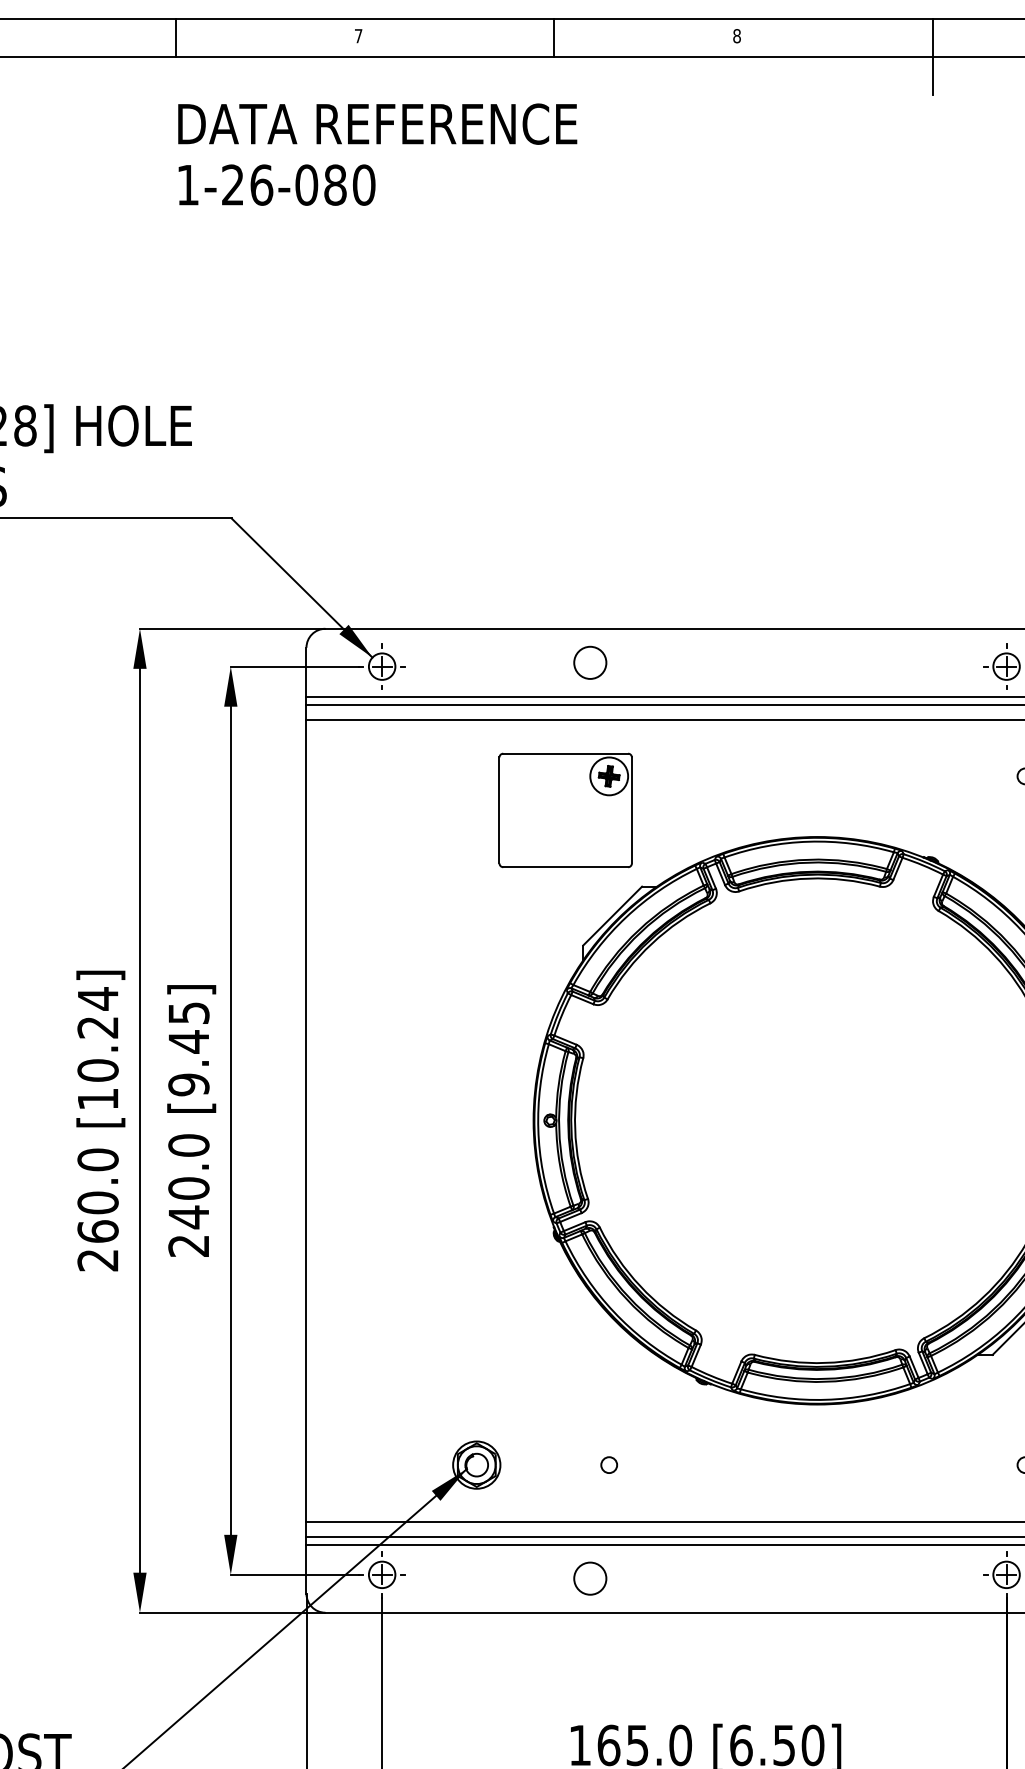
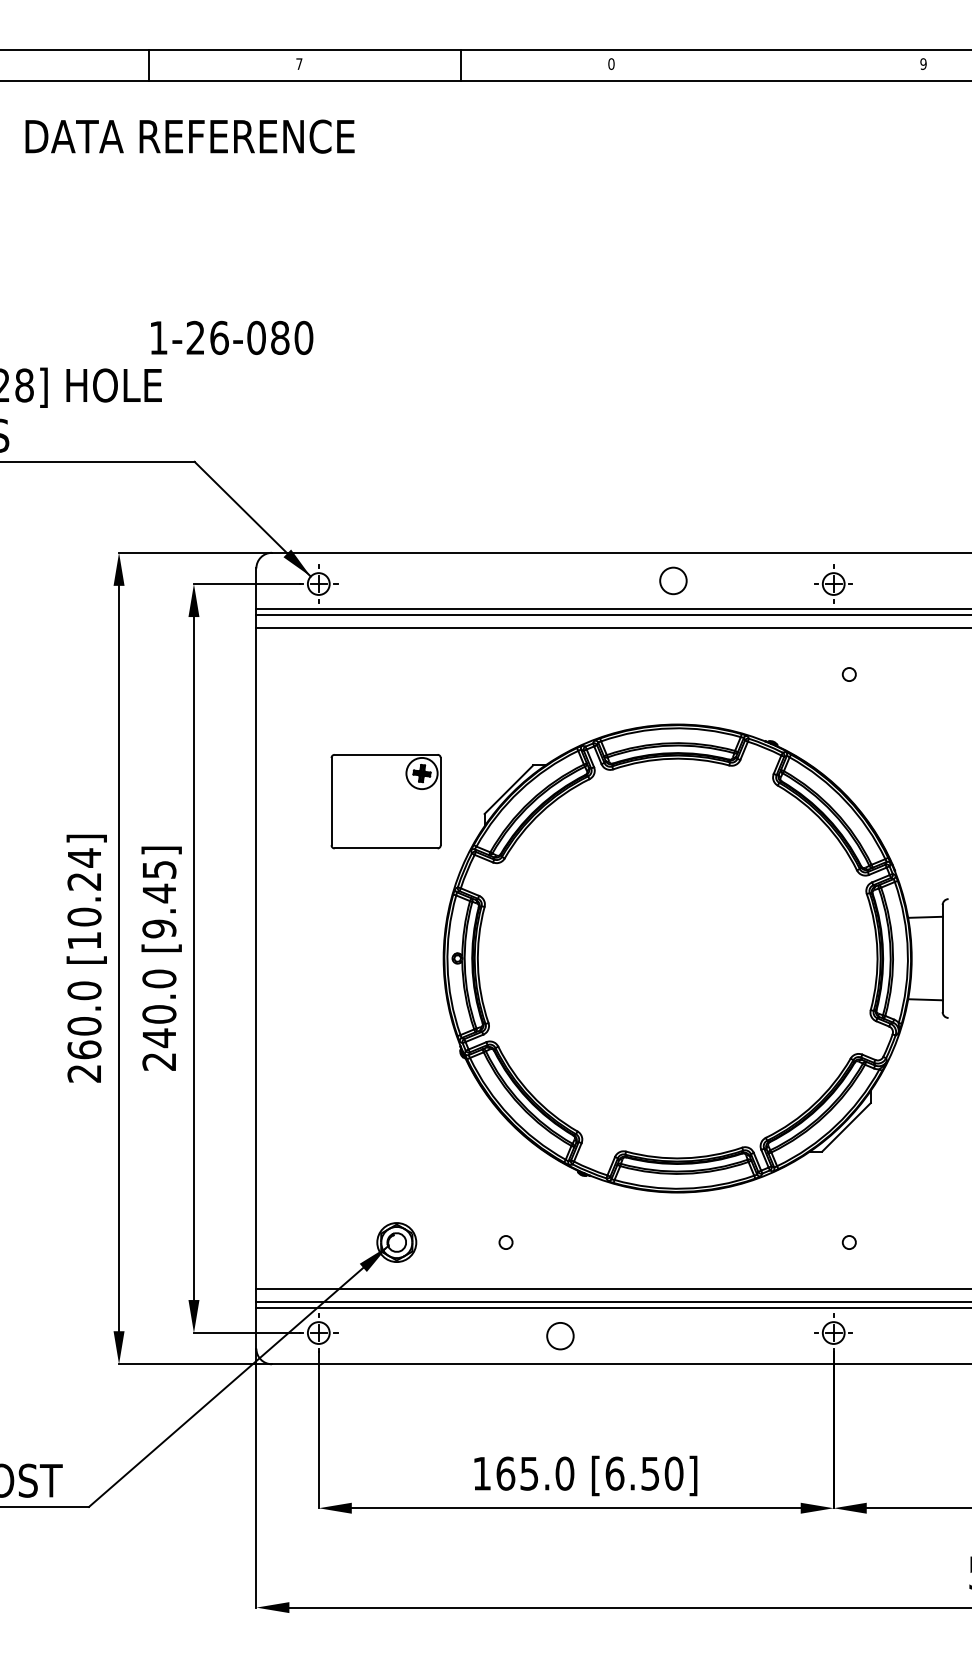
text: (737, 35) -> (611, 63), 8 -> 0
line: (932, 56) -> (772, 80), removed
text: (376, 123) -> (189, 136), moved
text: (277, 184) -> (232, 337), moved
circle: (590, 662) -> (673, 580), moved
part: (564, 810) -> (385, 801), moved
circle: (590, 1579) -> (560, 1336), moved

